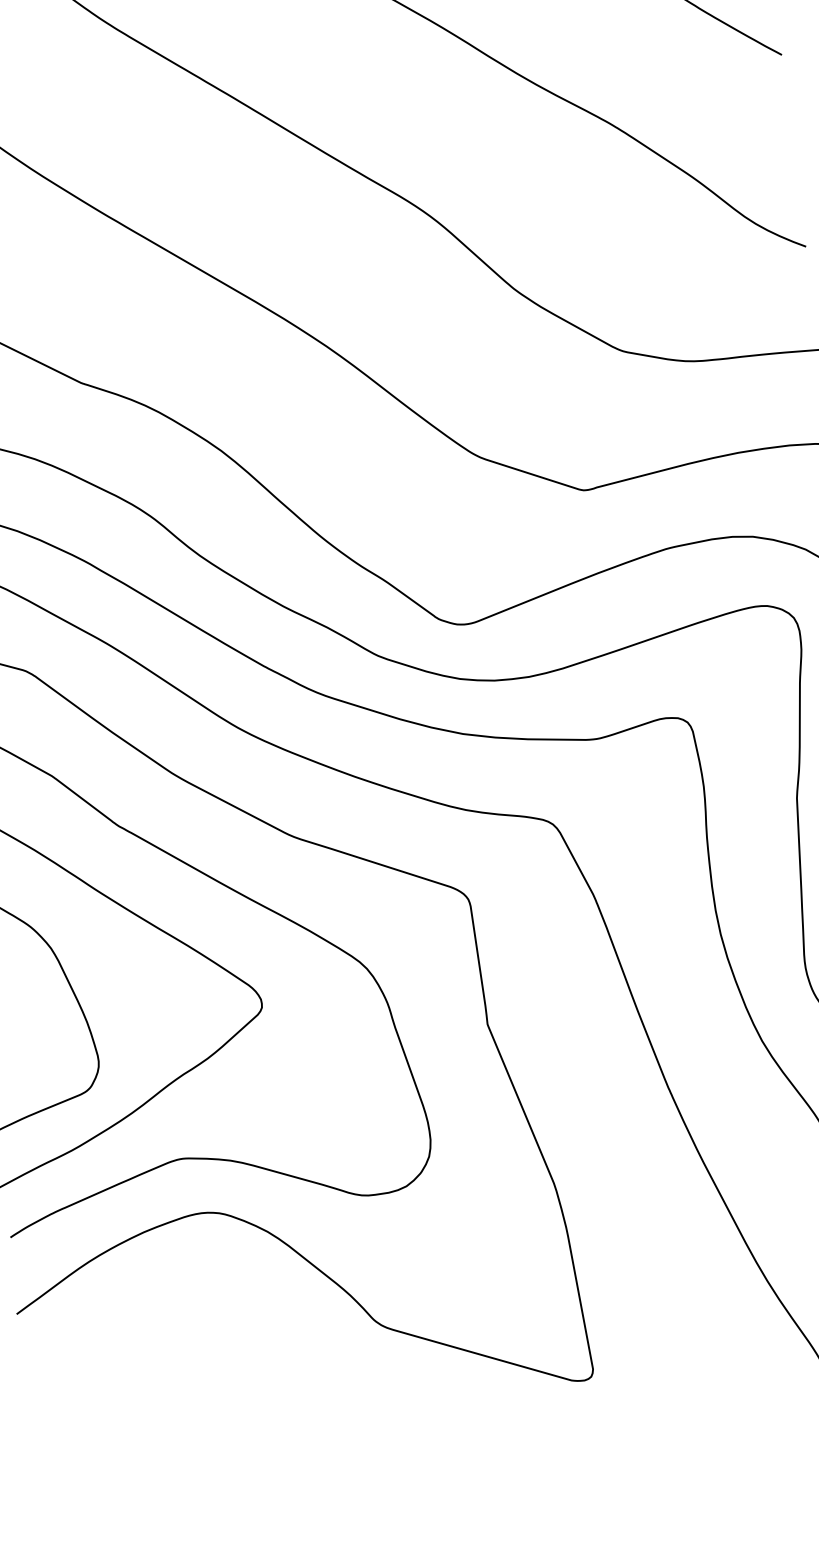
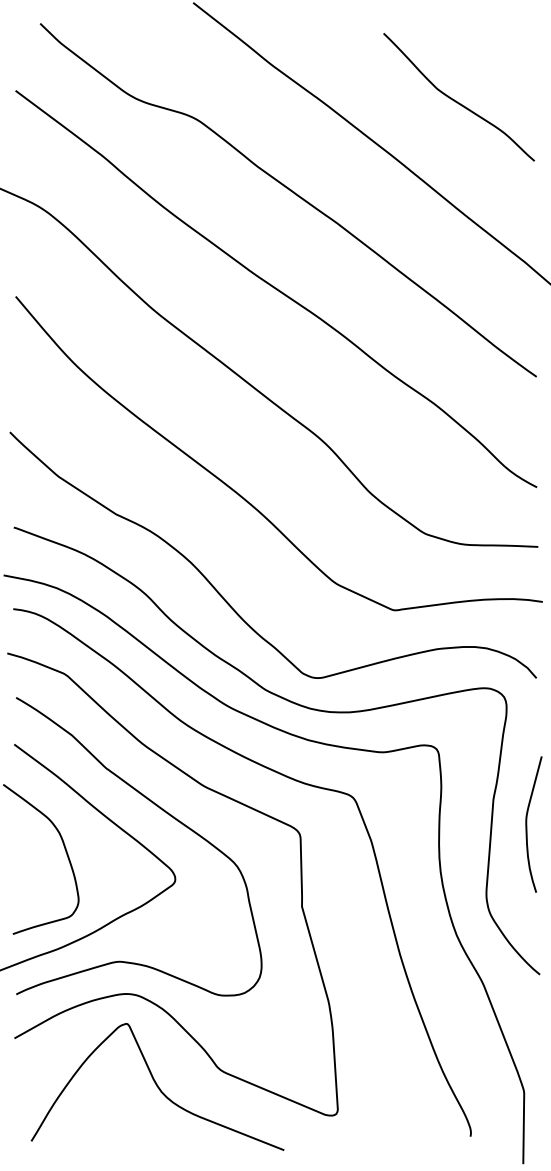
curve: (275, 1367) -> (157, 1086), added

